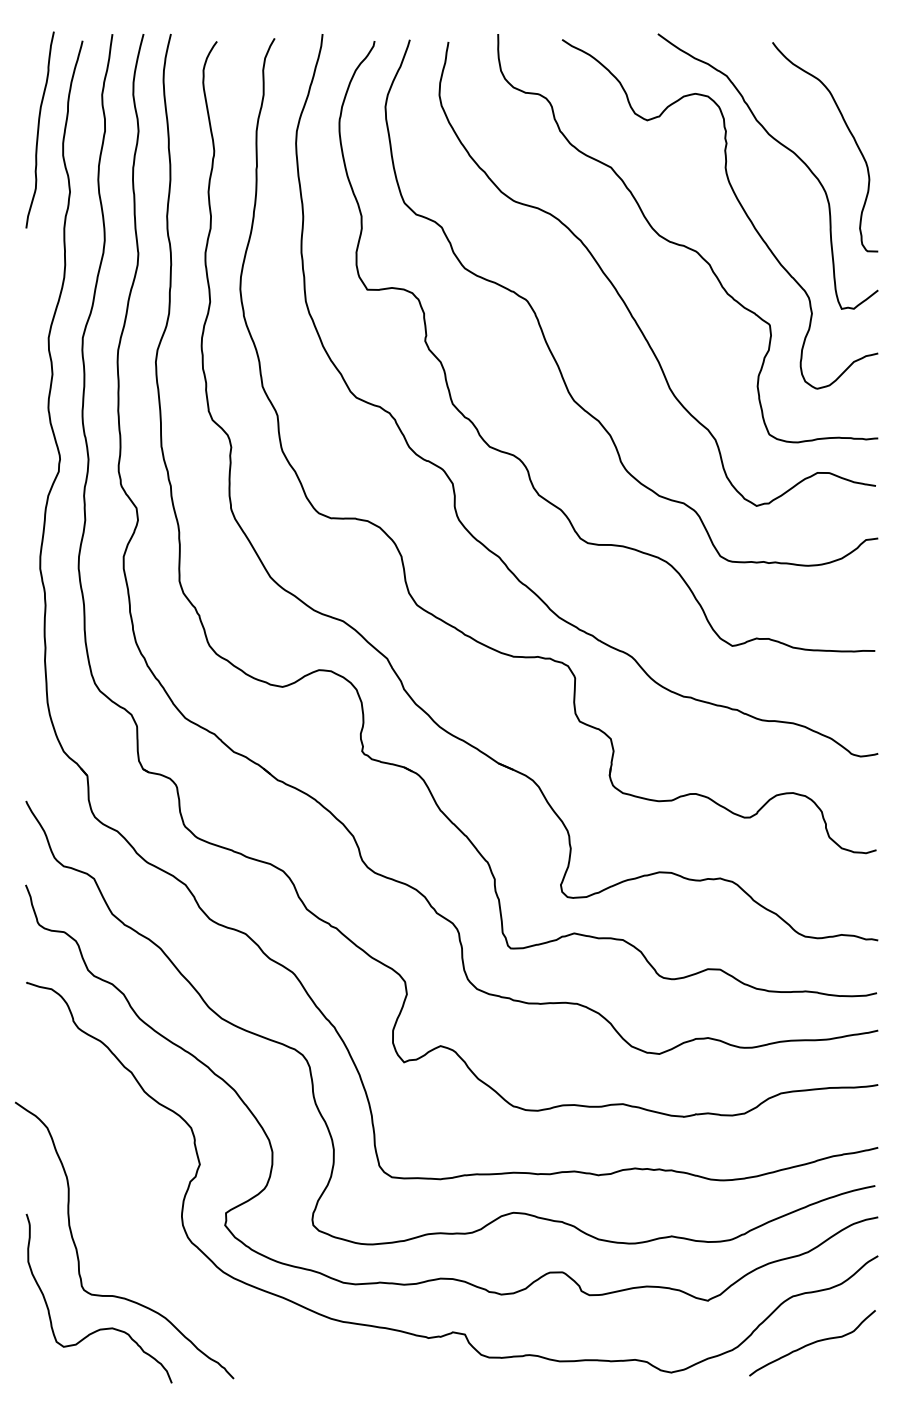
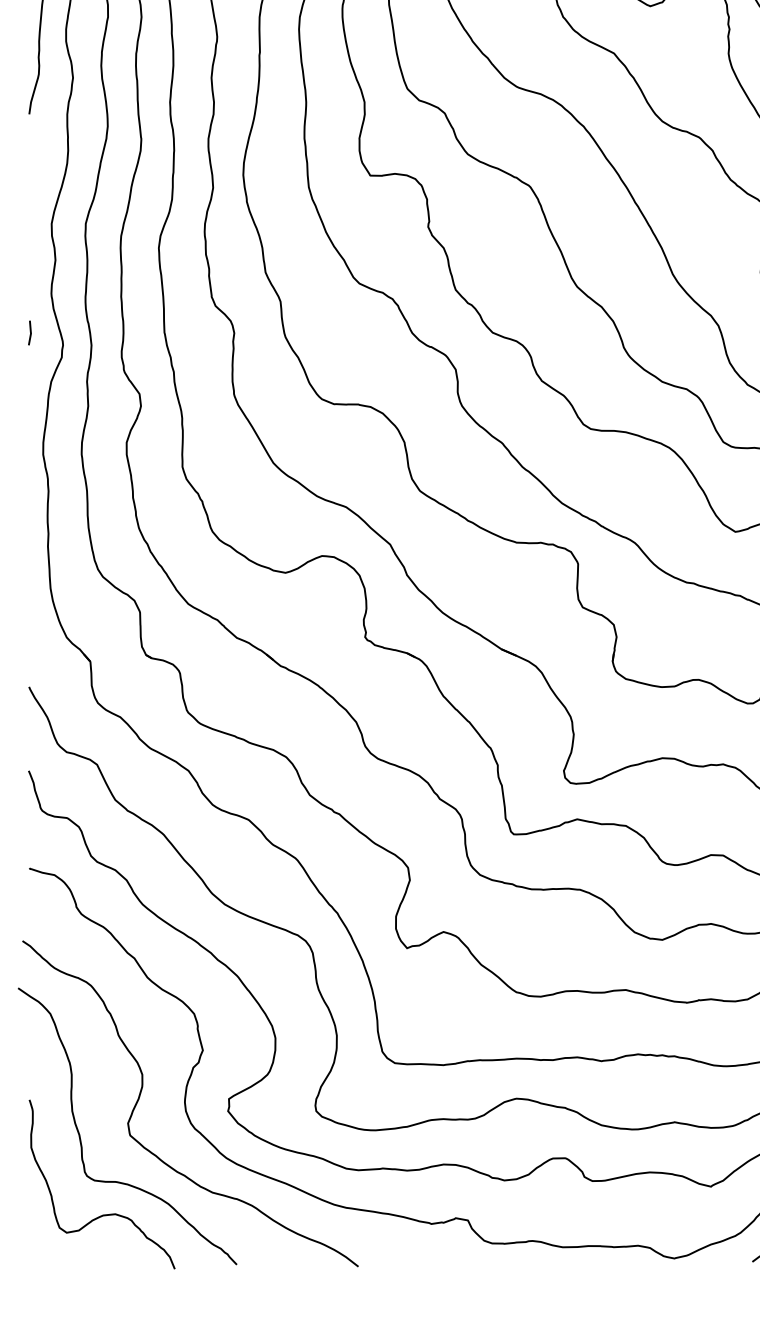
line: (26, 445) -> (29, 331), added
curve: (139, 1204) -> (142, 1090), added

